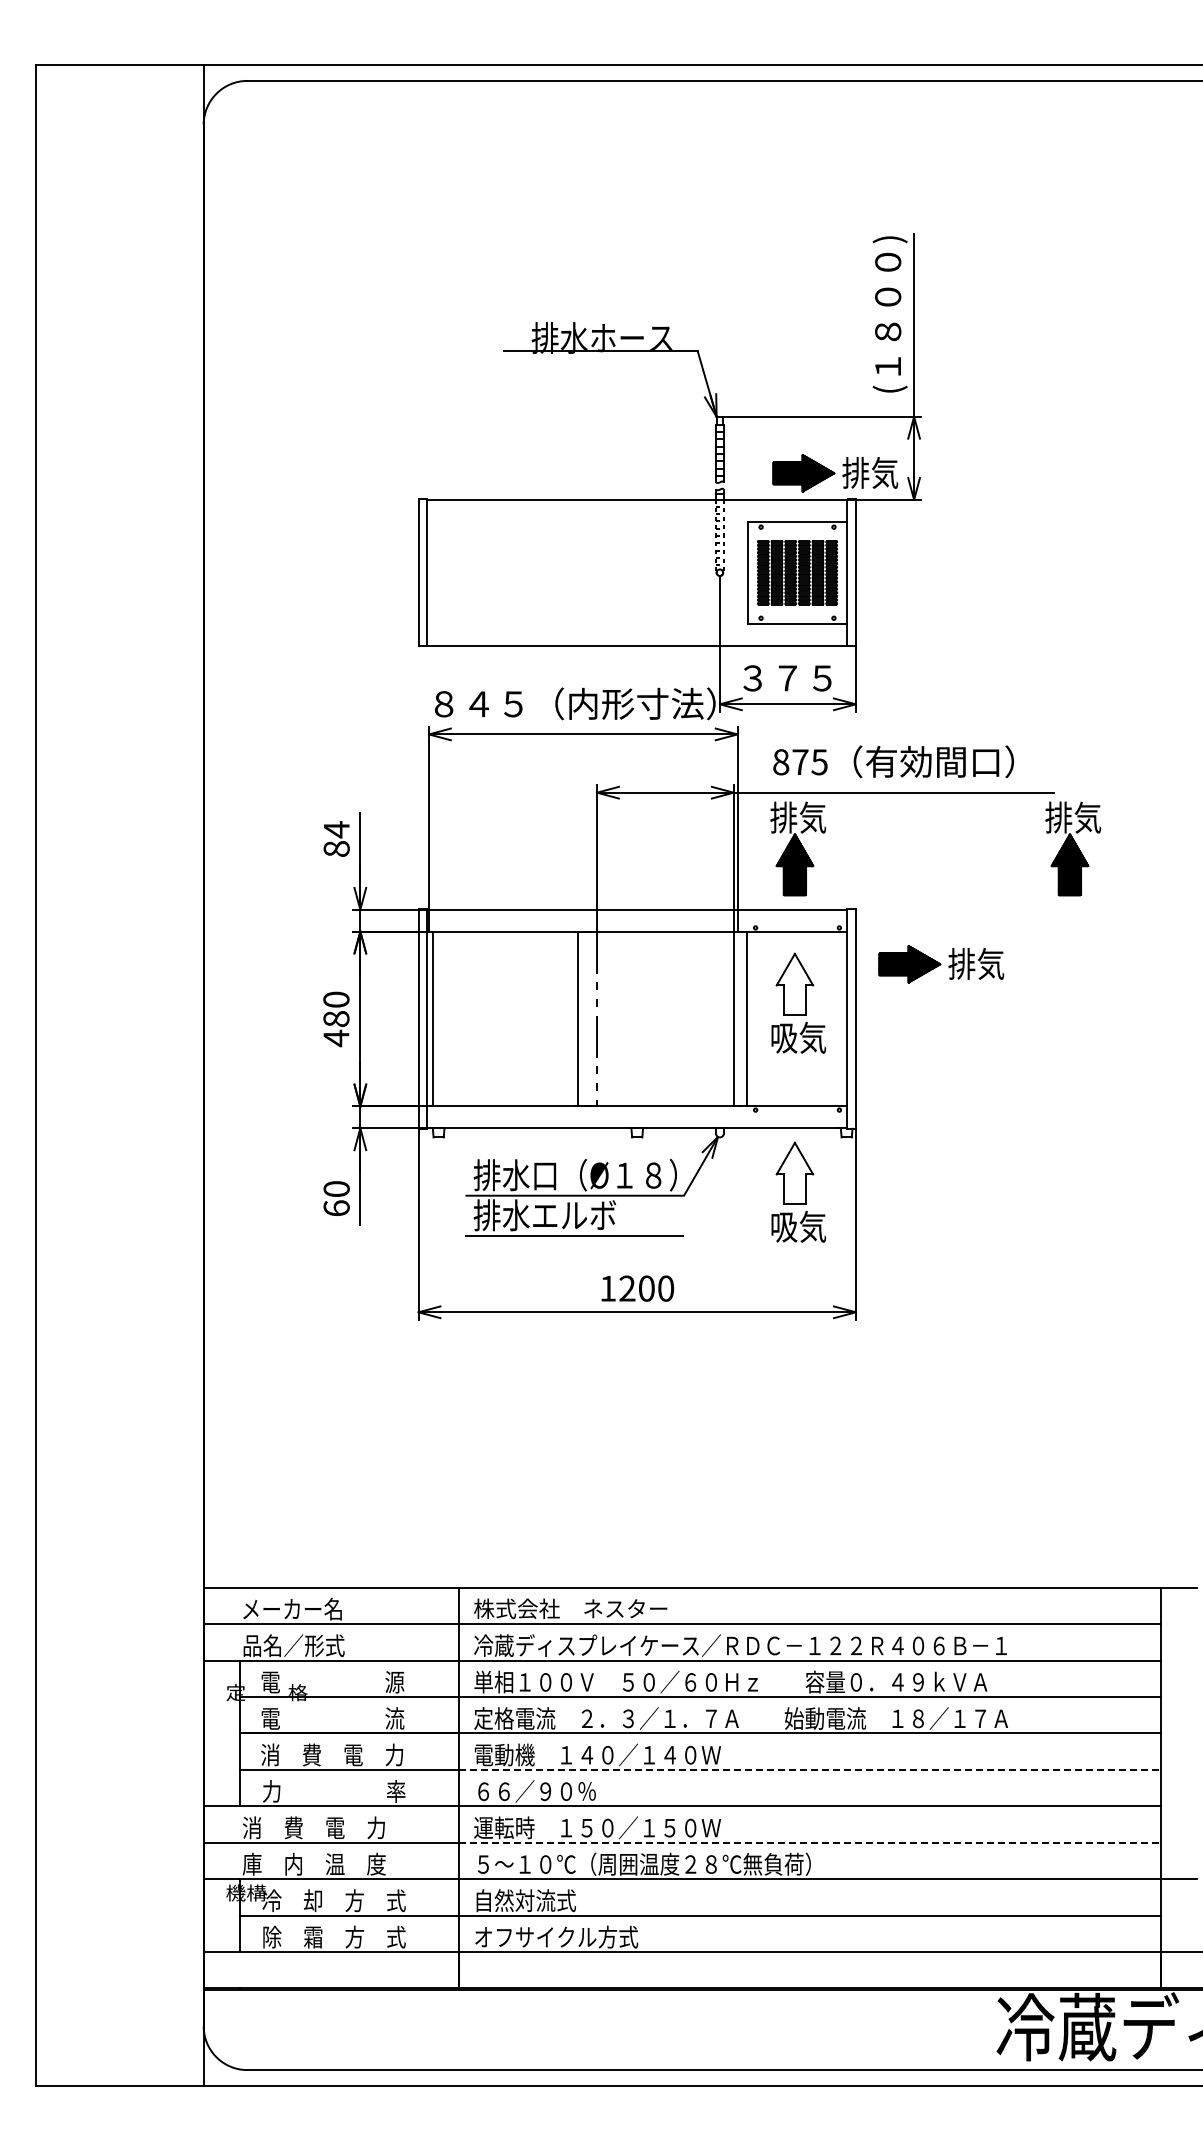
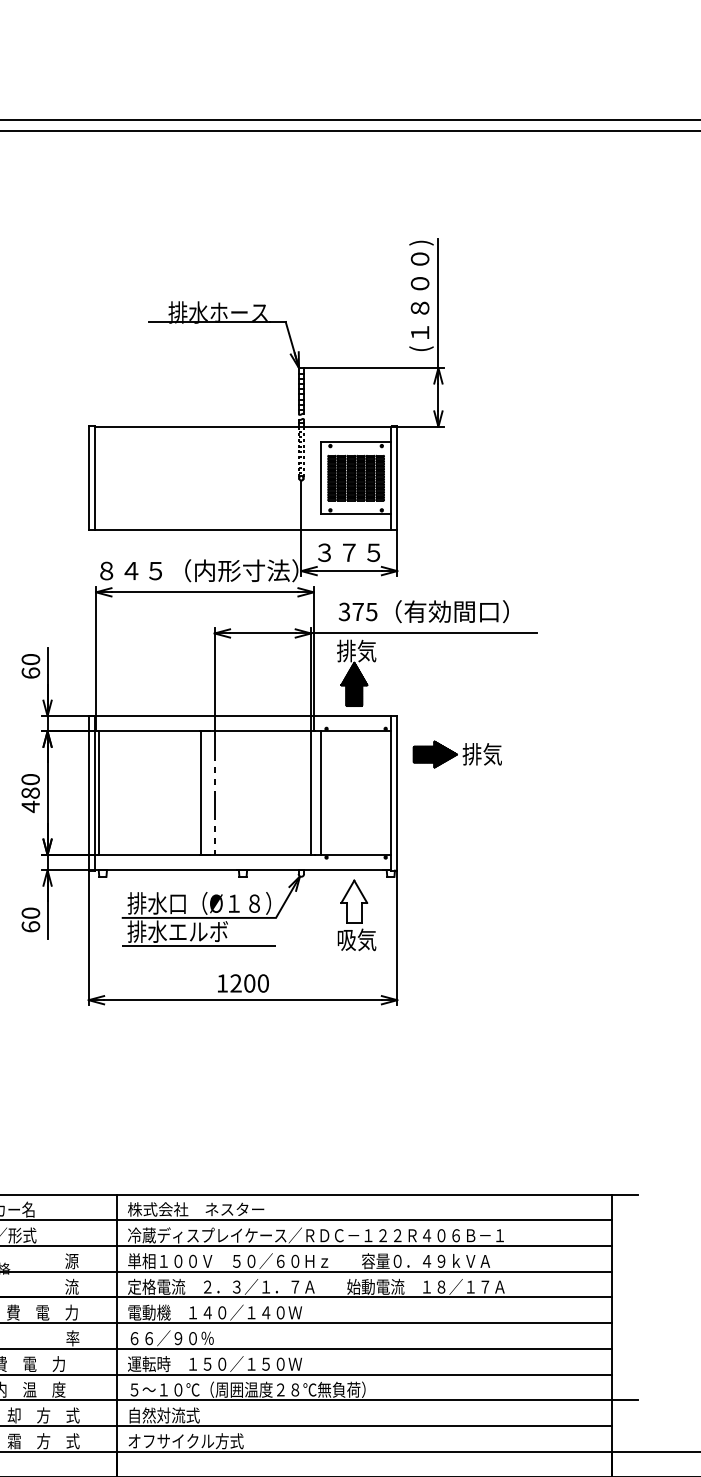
part: (835, 473) -> (382, 408), removed
text: (780, 762) -> (344, 612), 875 -> 375
text: (336, 838) -> (30, 665), 84 -> 60
part: (1073, 848) -> (550, 672), removed
part: (798, 1002) -> (356, 781), removed
line: (809, 1769) -> (364, 1322), dashed -> solid
line: (809, 1842) -> (364, 1374), dashed -> solid

